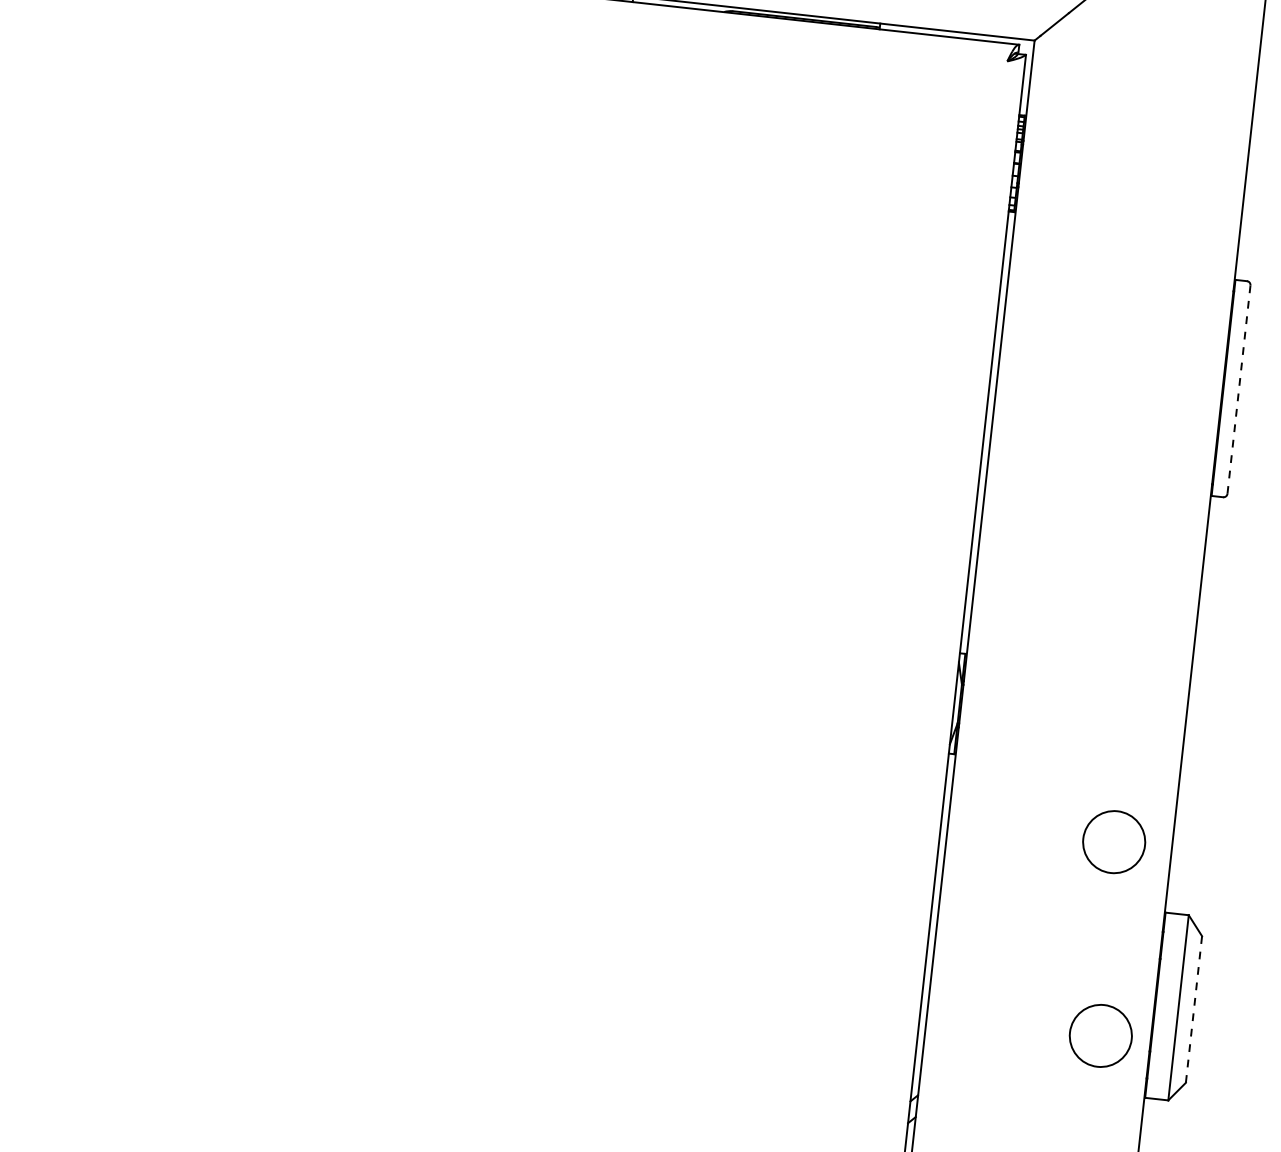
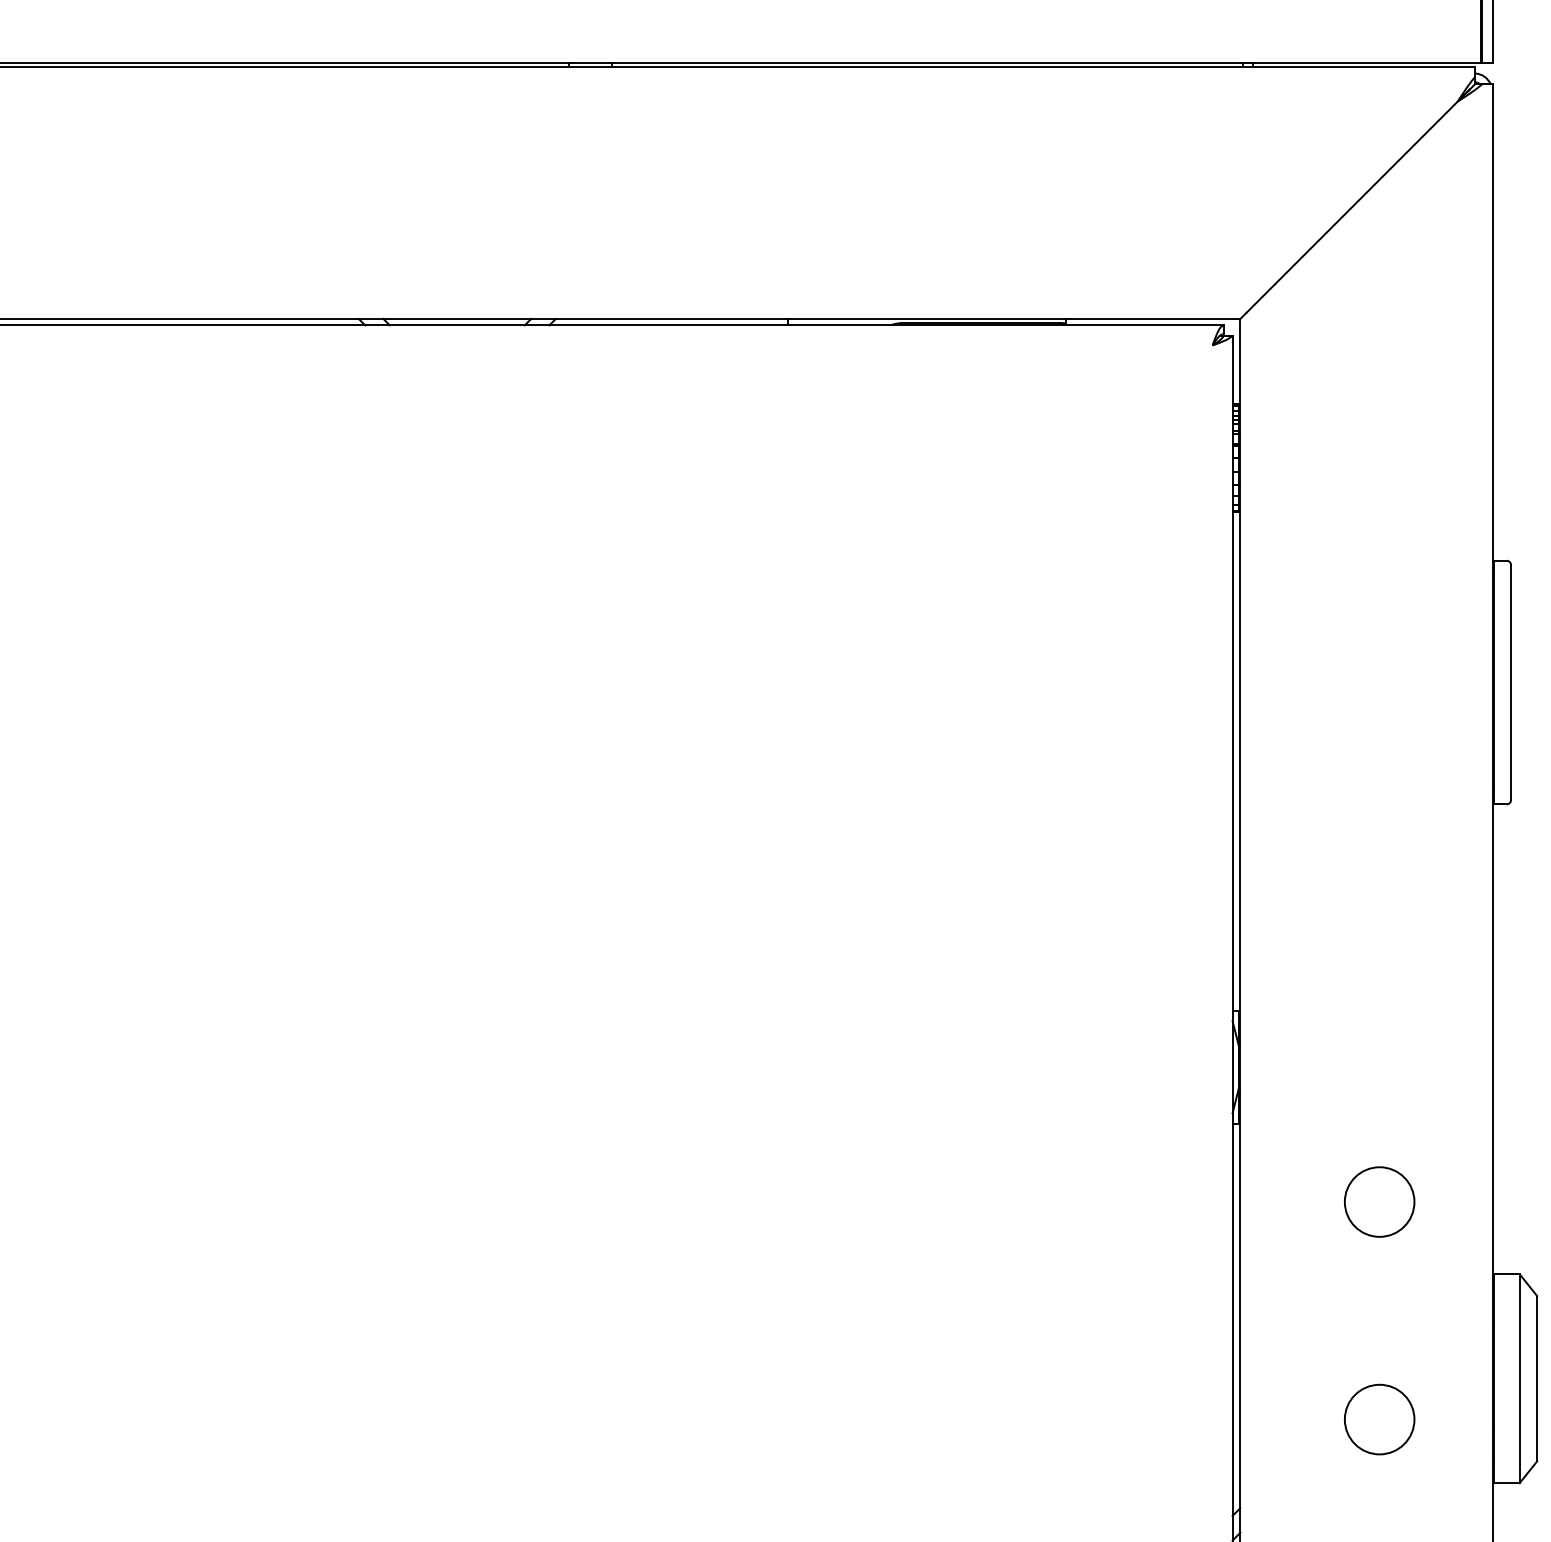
line: (1239, 390) -> (1511, 683), dashed -> solid
circle: (1114, 841) -> (1379, 1201), moved
line: (1194, 1009) -> (1537, 1378), dashed -> solid
circle: (1100, 1035) -> (1379, 1419), moved

